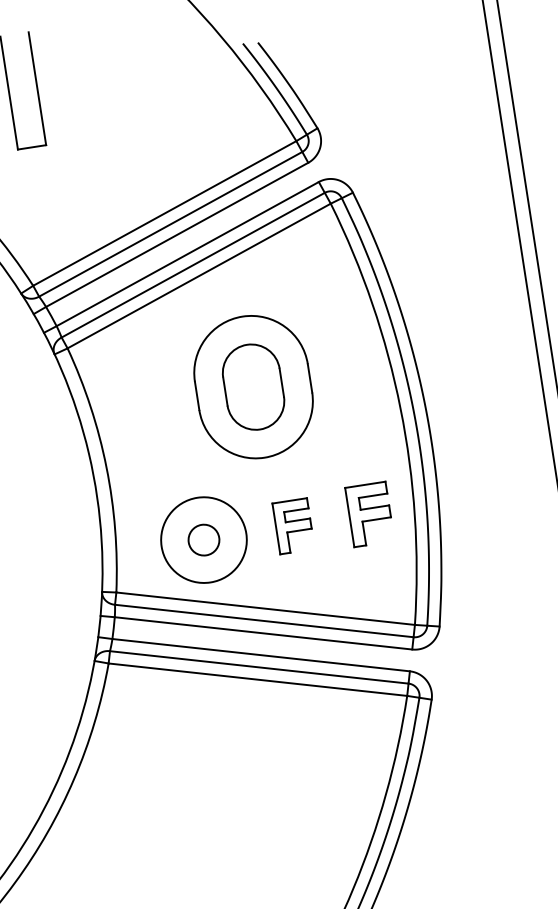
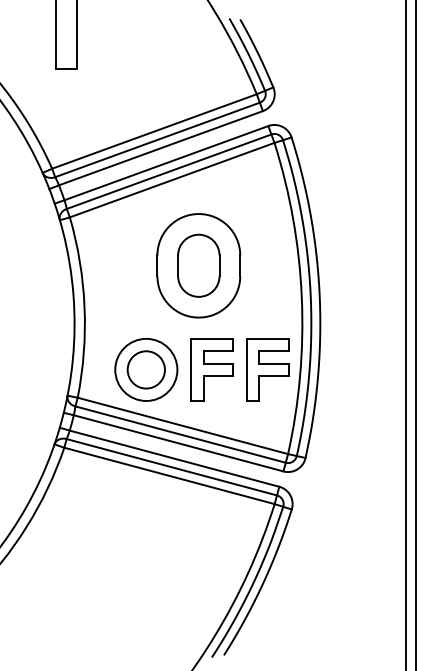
part: (369, 513) -> (267, 369), size x1.43
part: (292, 525) -> (211, 369), size x1.67
circle: (202, 539) -> (145, 369), size x1.67

